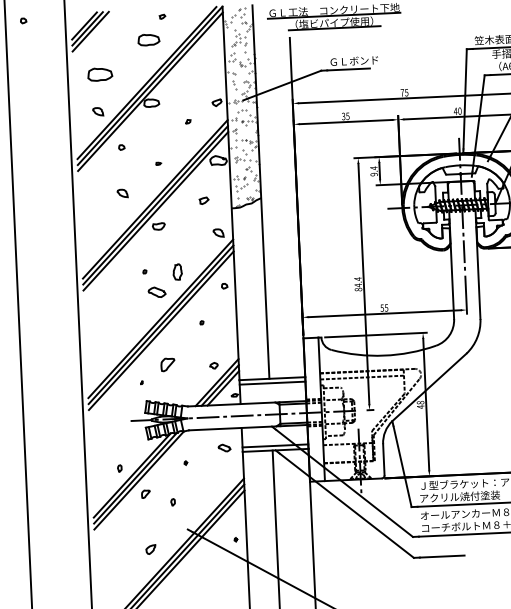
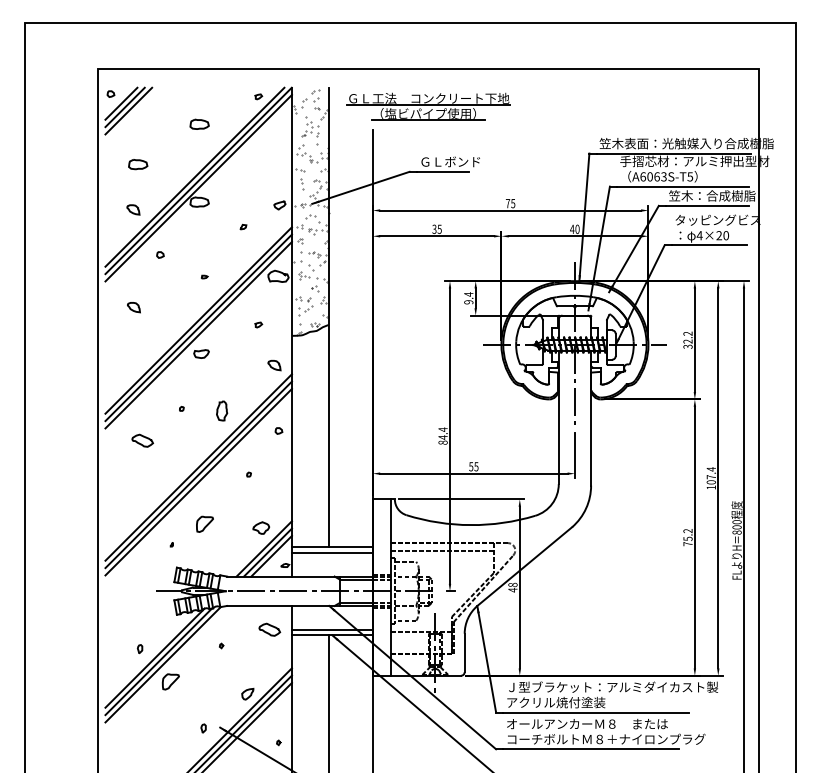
part: (162, 16) -> (258, 96), moved
part: (23, 20) -> (110, 93), moved
part: (148, 39) -> (199, 123), size x0.71
part: (100, 74) -> (138, 164), size x0.62
part: (122, 193) -> (133, 307), moved
part: (204, 200) -> (258, 324), size x0.62
part: (156, 292) -> (142, 440), moved
part: (214, 365) -> (261, 527), size x1.67
part: (224, 447) -> (269, 629), size x1.43
part: (145, 493) -> (170, 681), size x1.67
part: (173, 502) -> (203, 728), moved
part: (150, 549) -> (247, 693), moved

